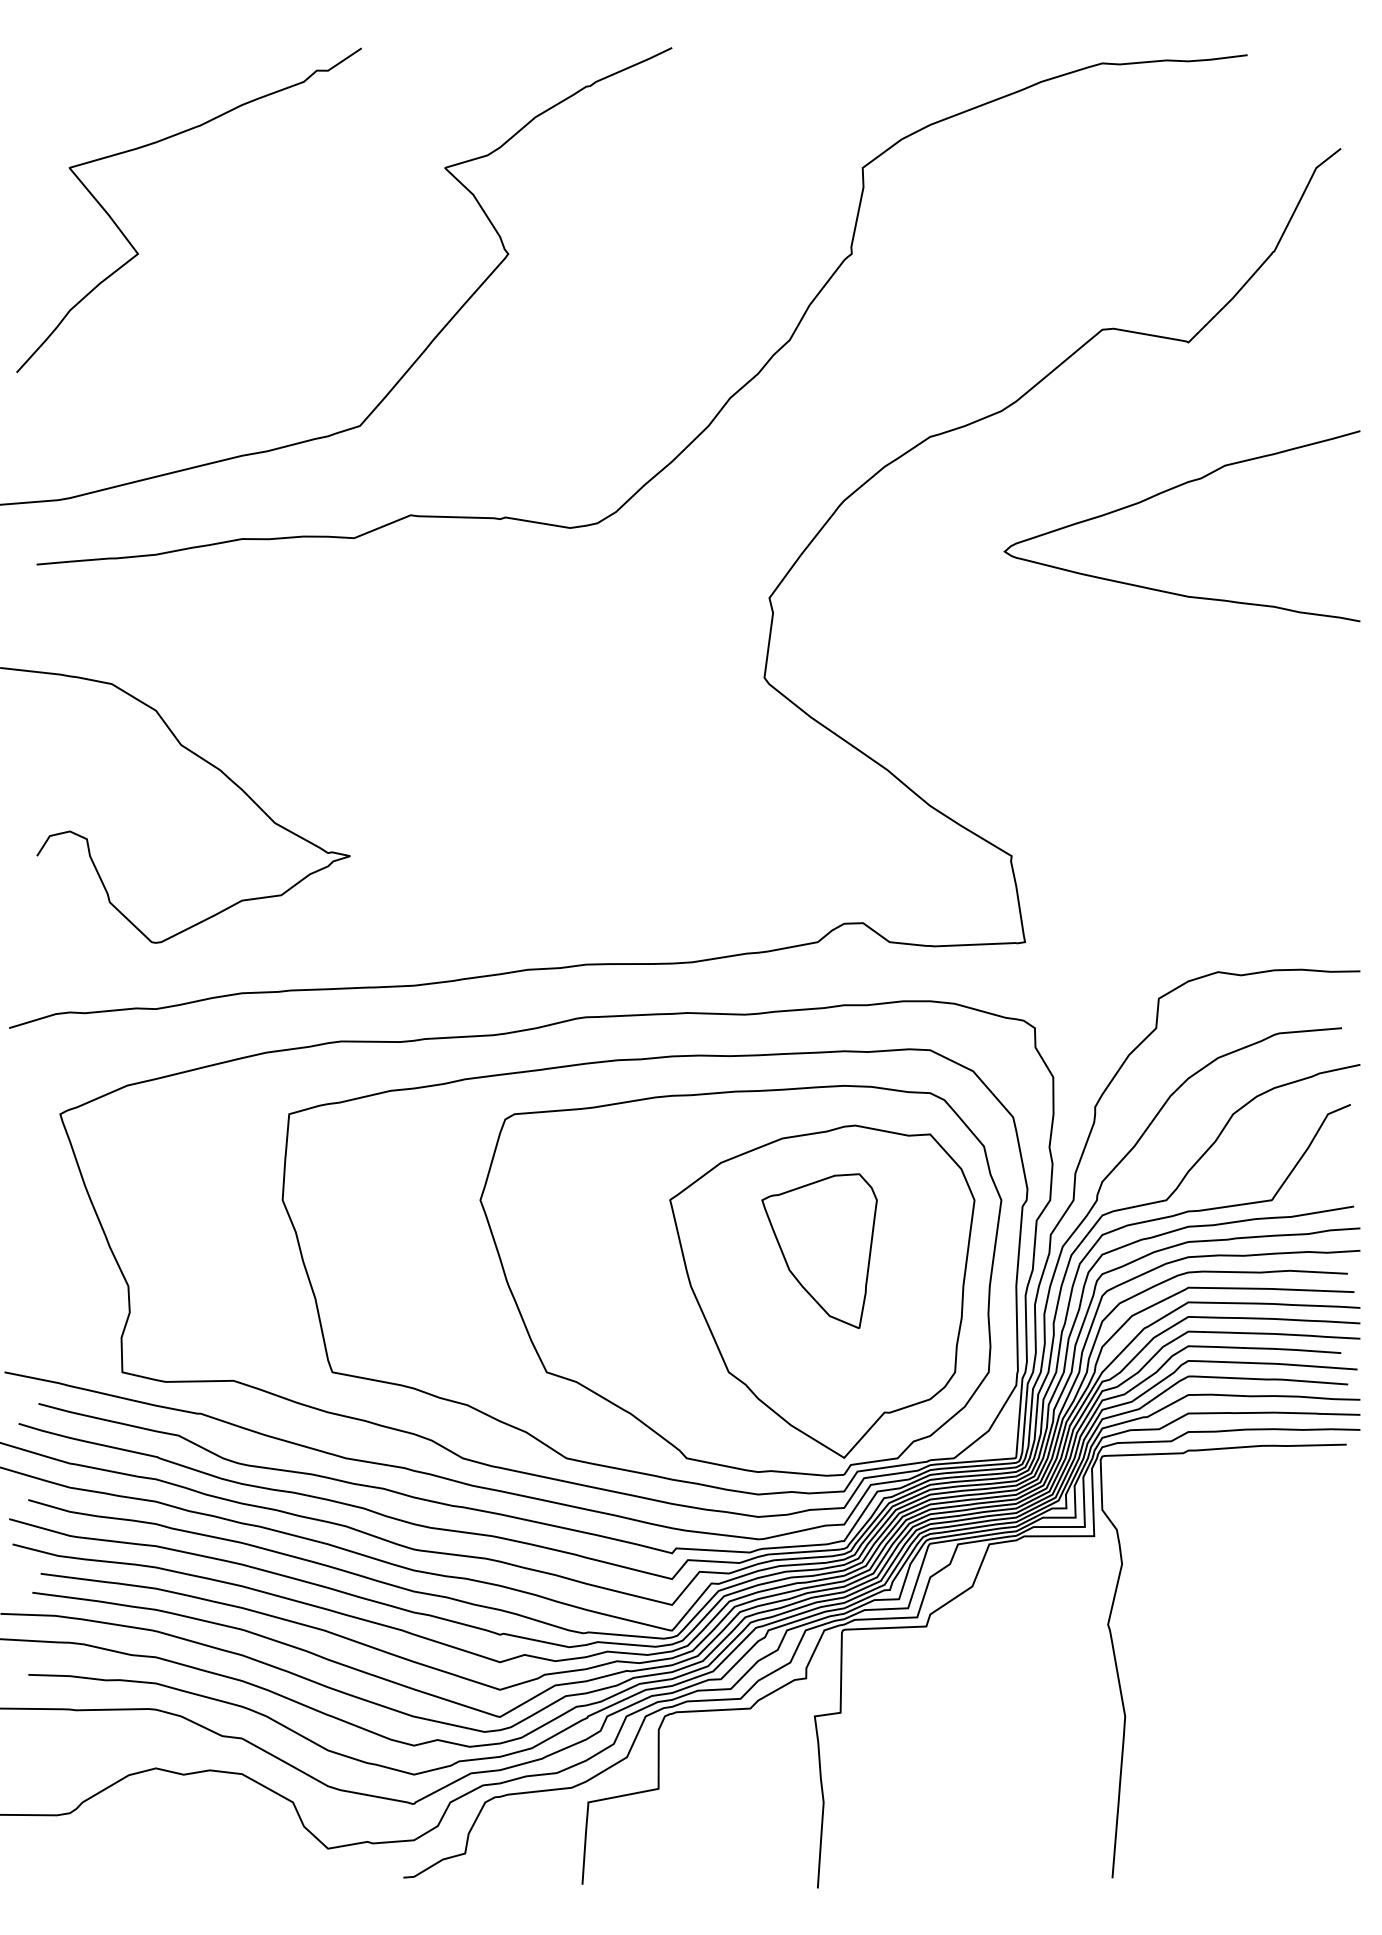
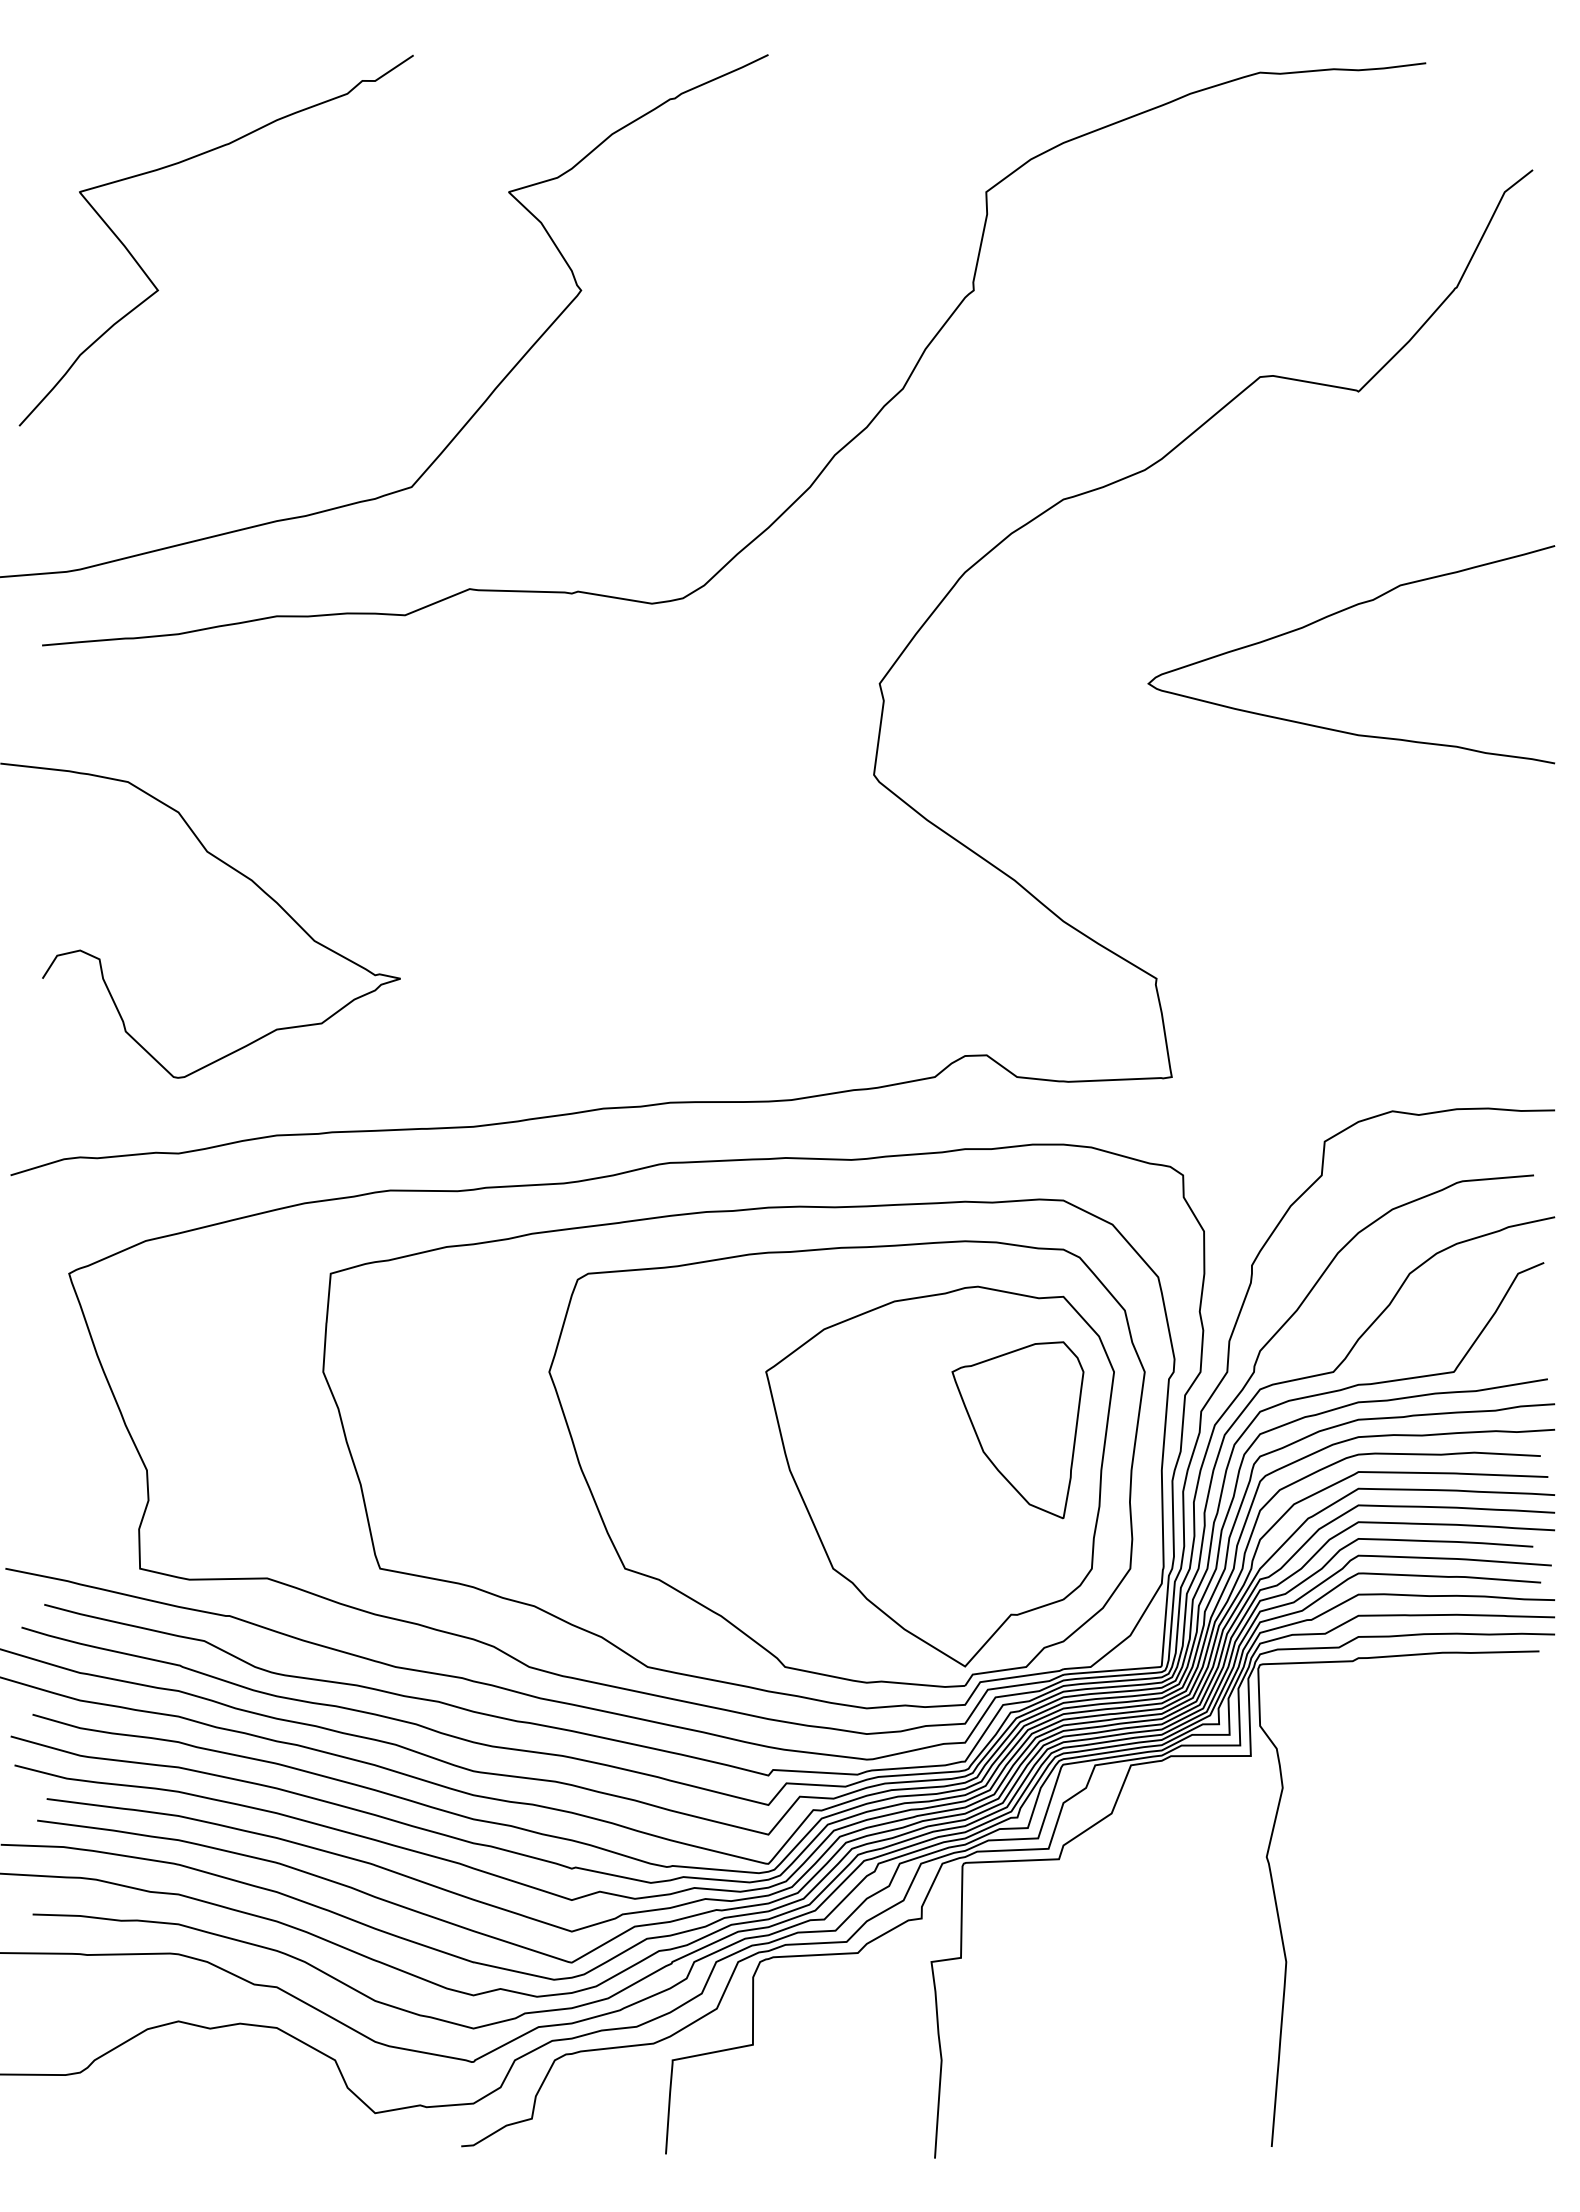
curve: (1166, 491) -> (1333, 615), moved
part: (819, 1251) -> (1017, 1430), moved

